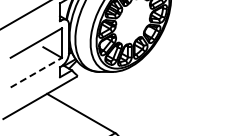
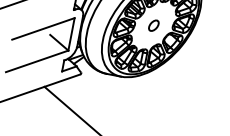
part: (132, 21) -> (153, 25), added
line: (36, 72) -> (37, 61), dashed -> solid

